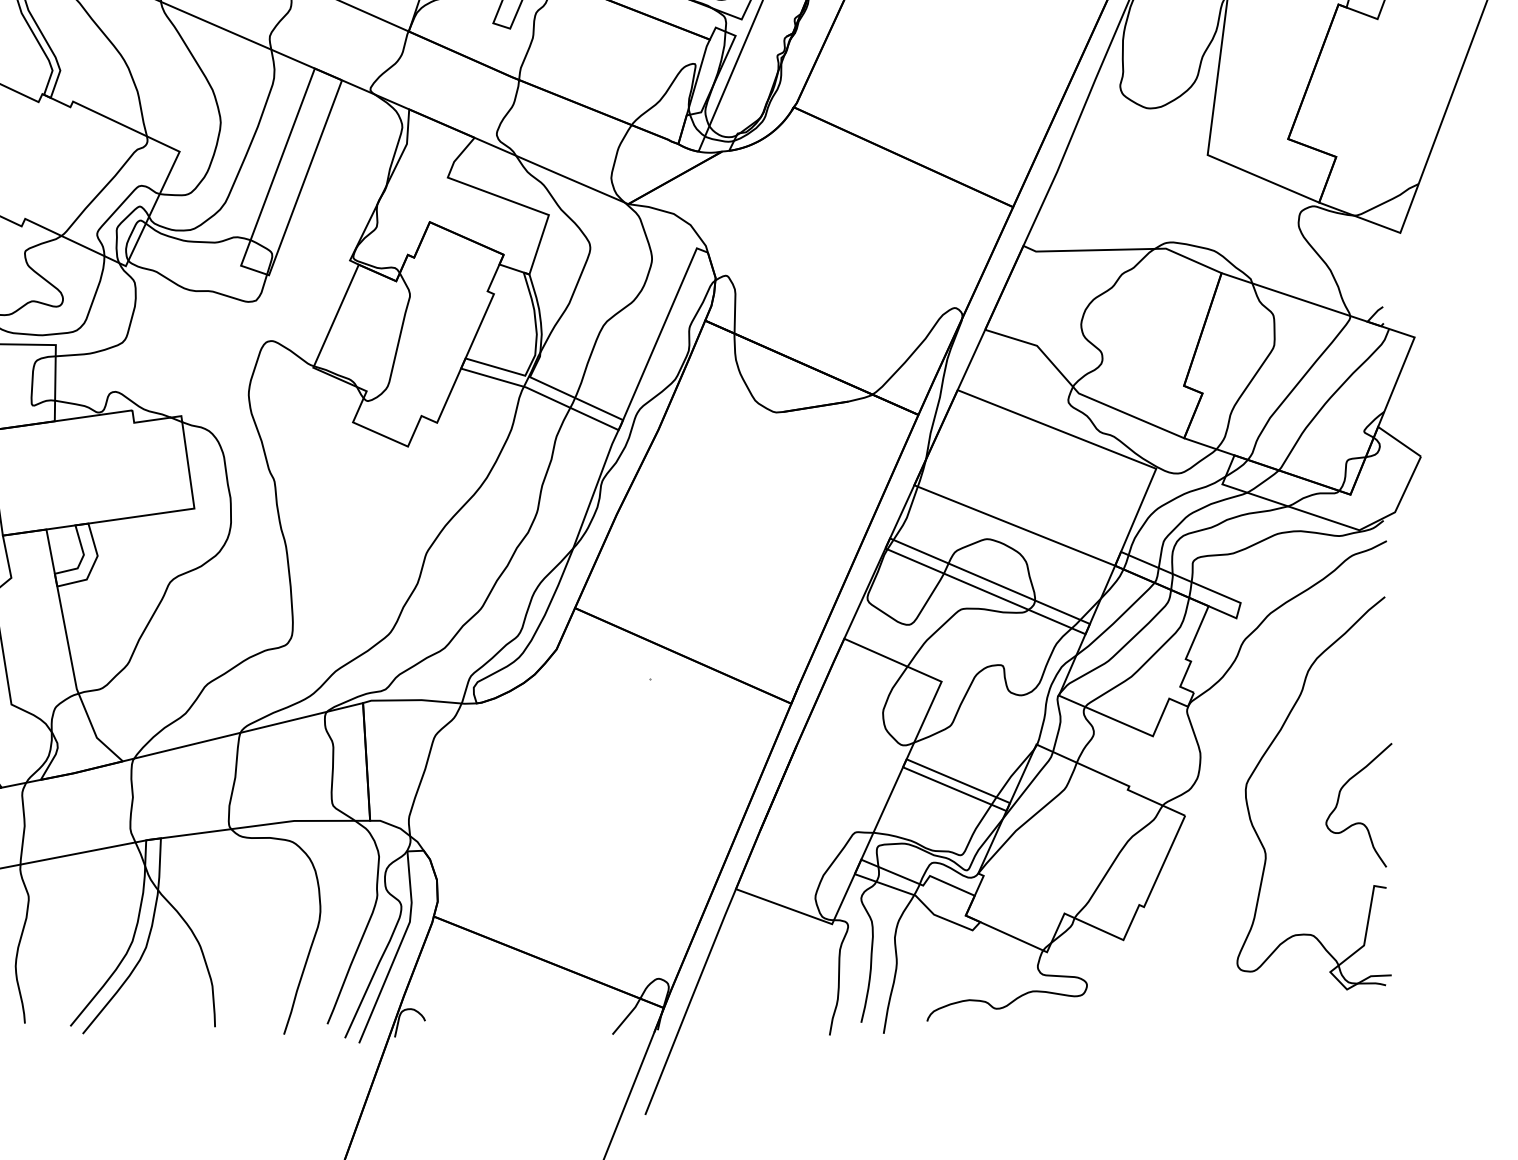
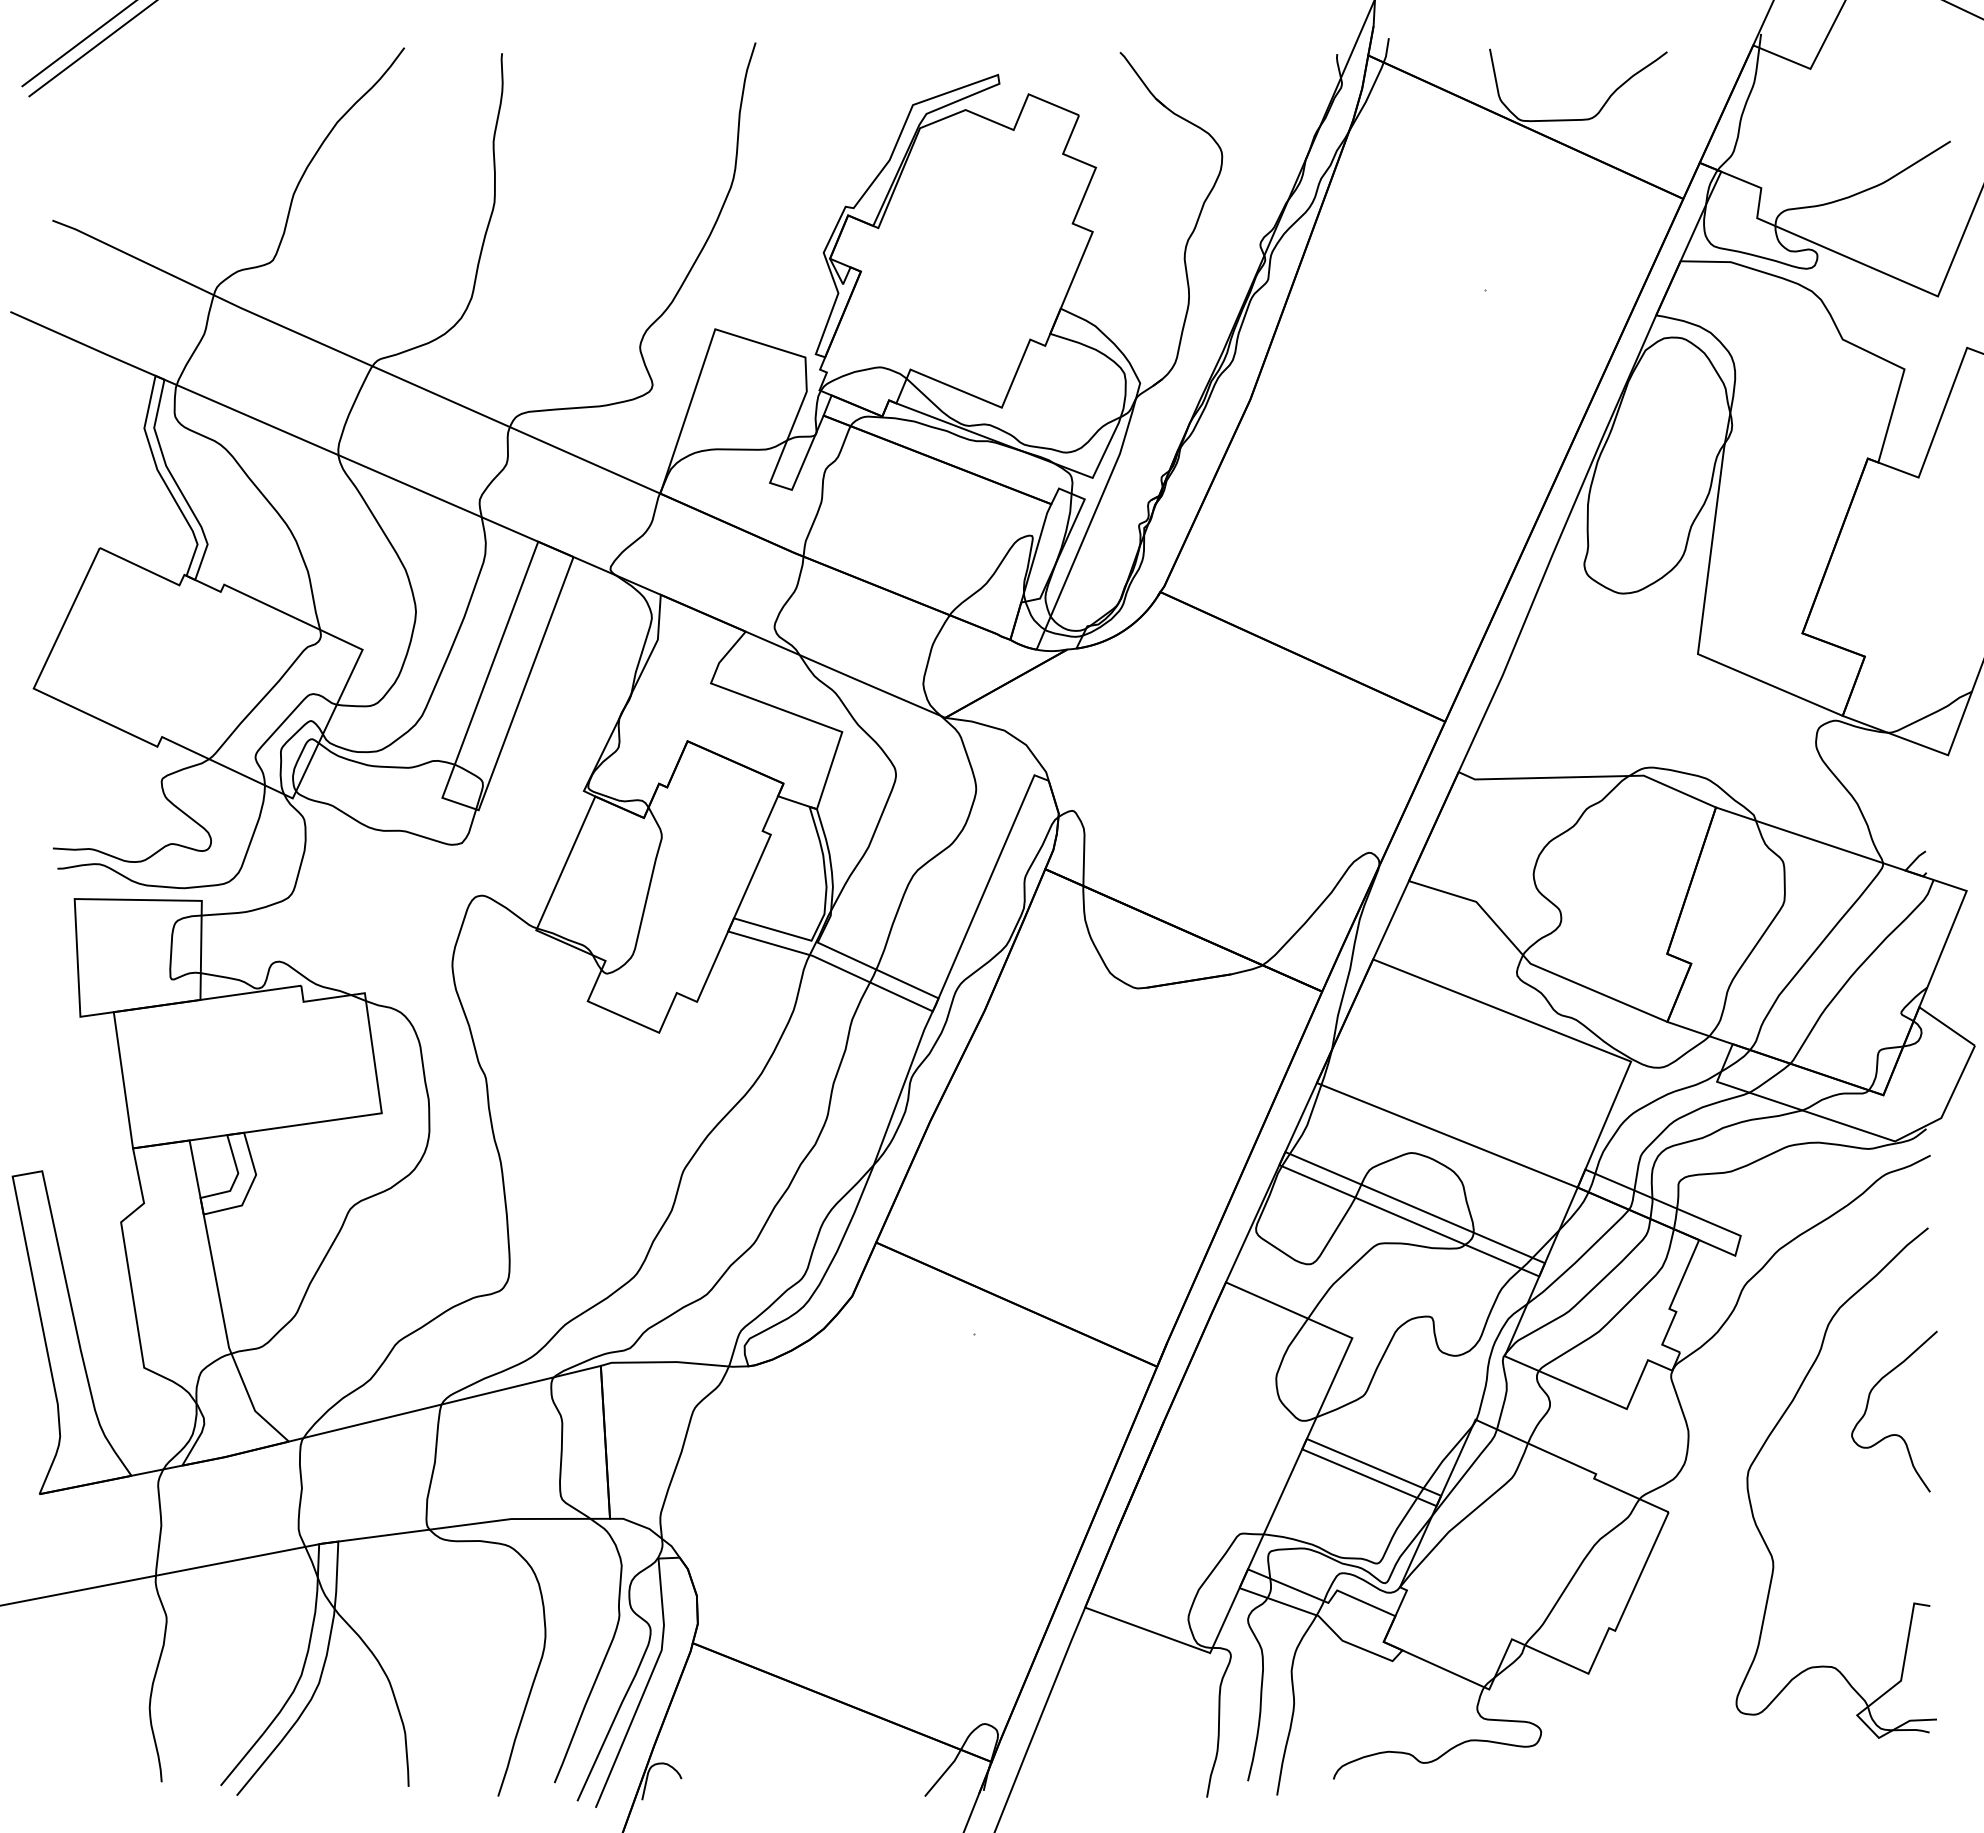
curve: (1359, 822) -> (1894, 1434), moved

